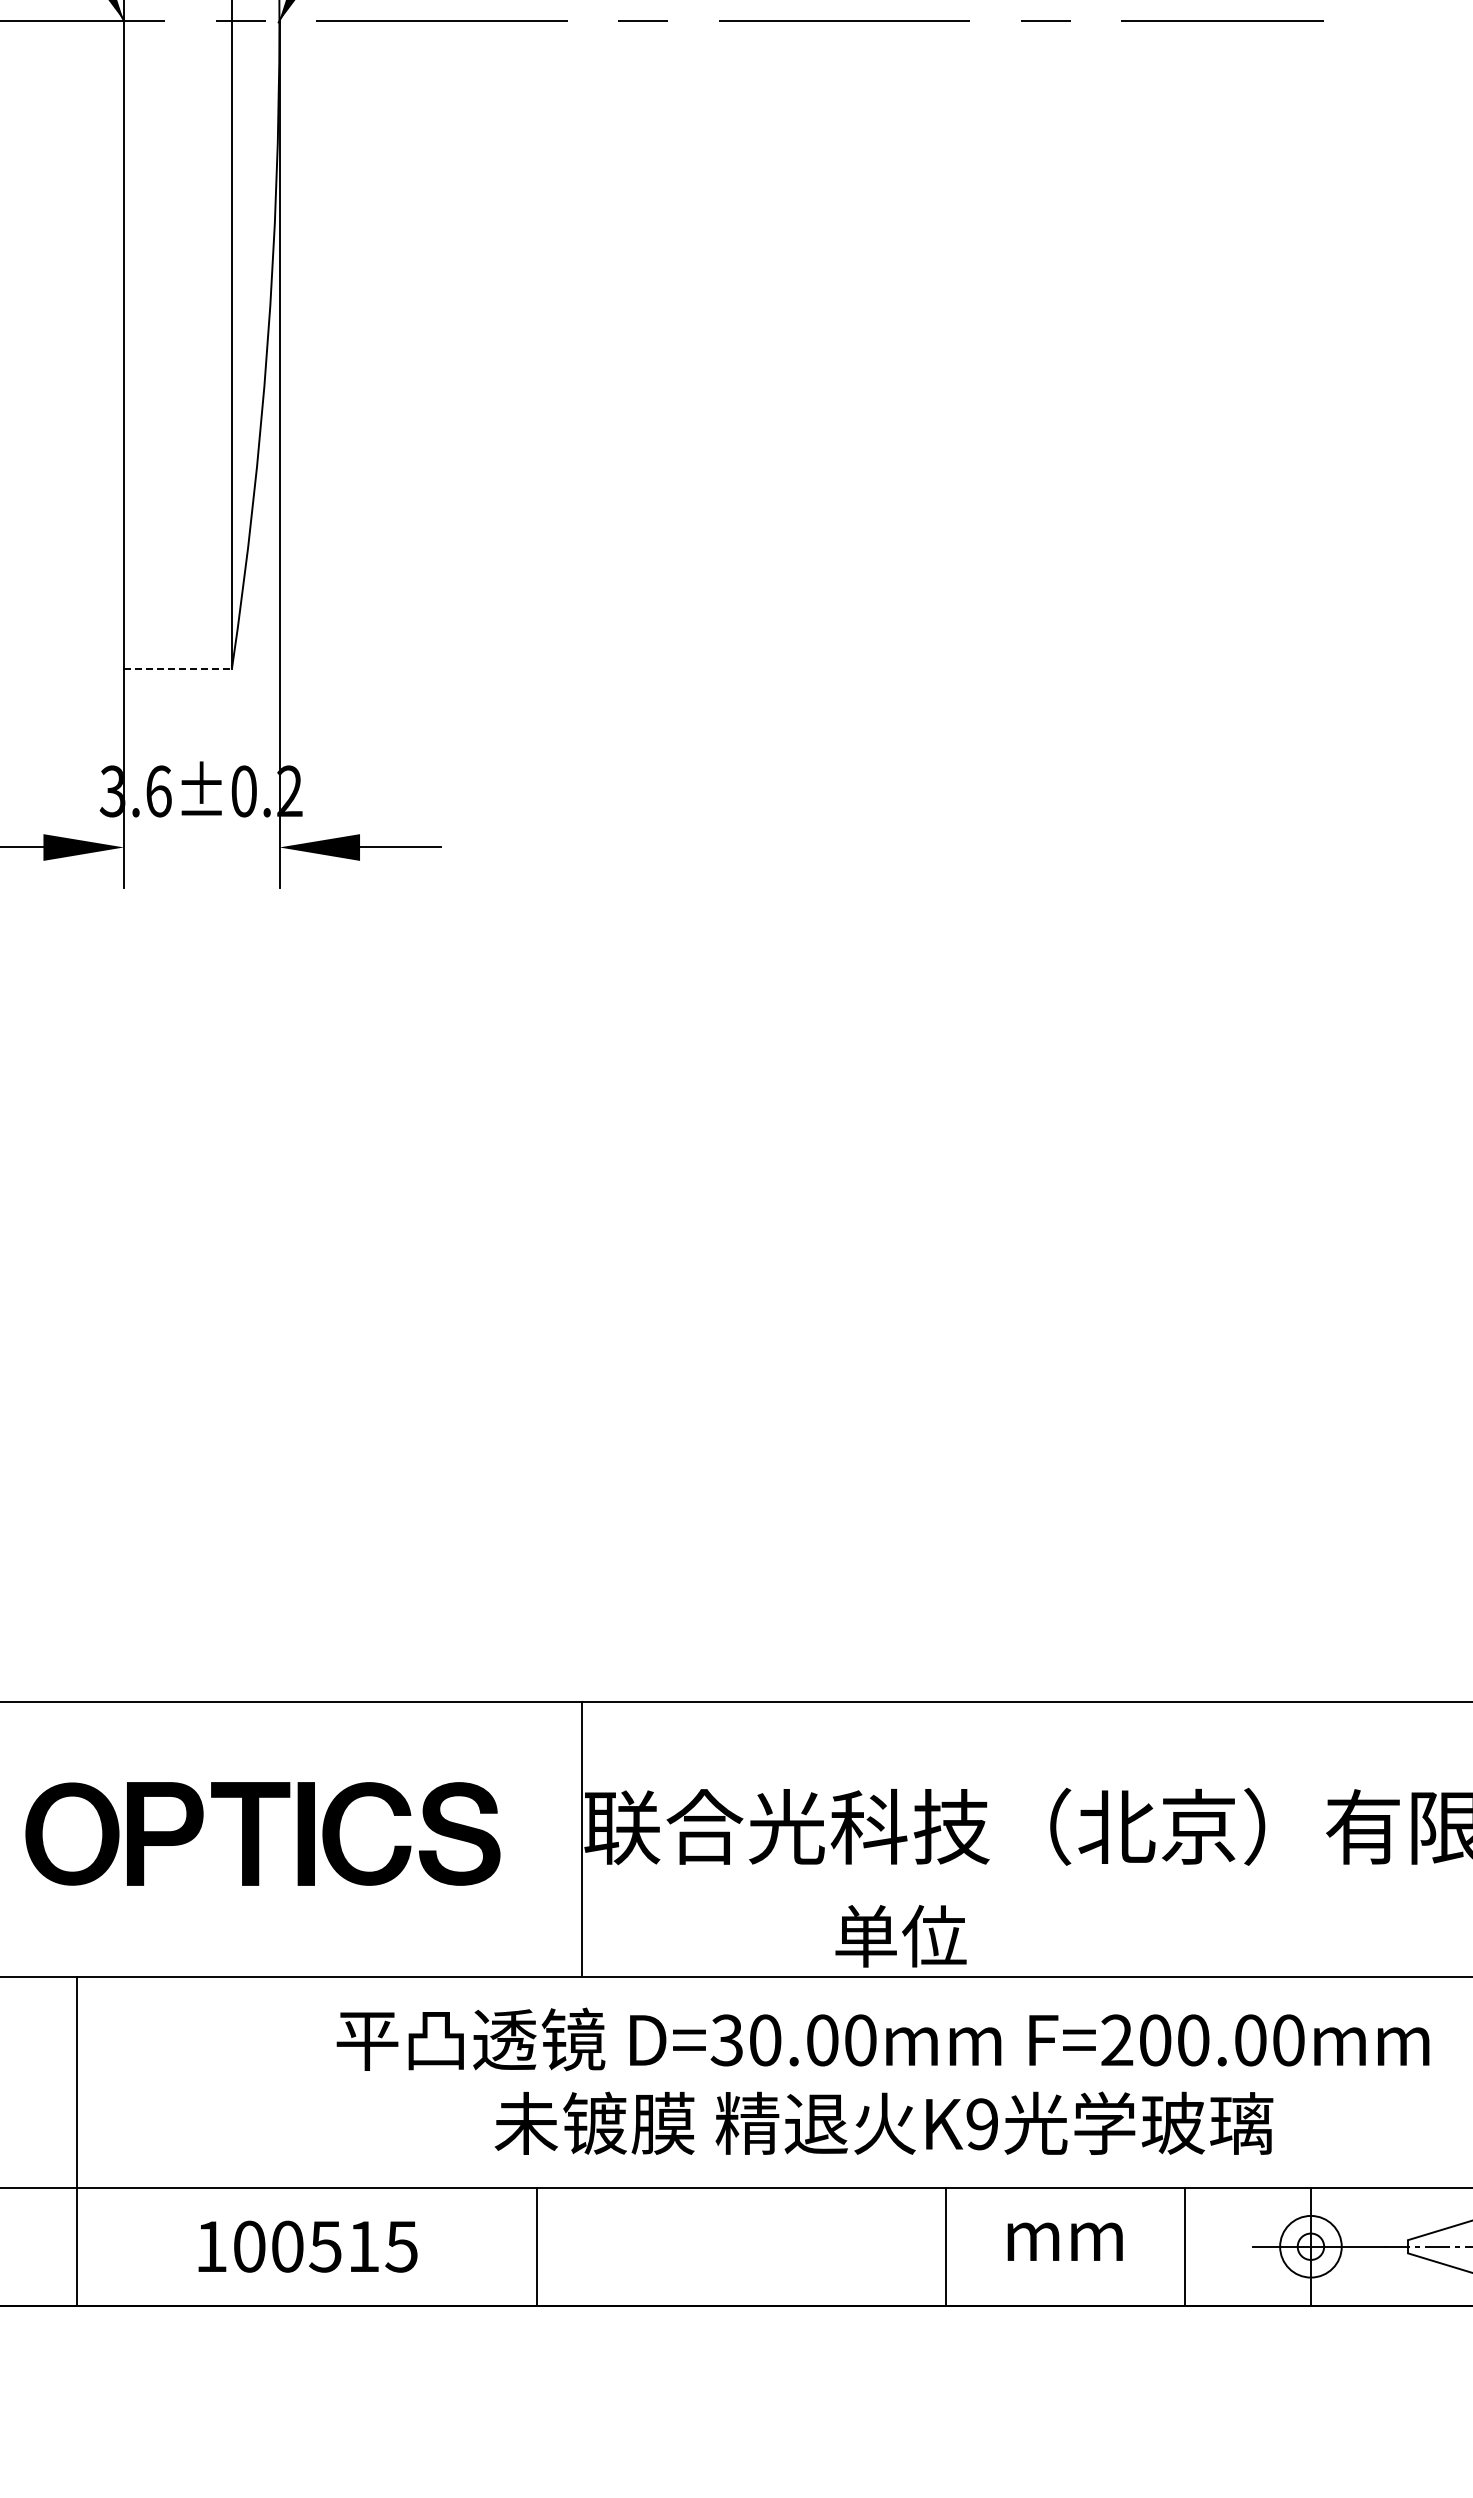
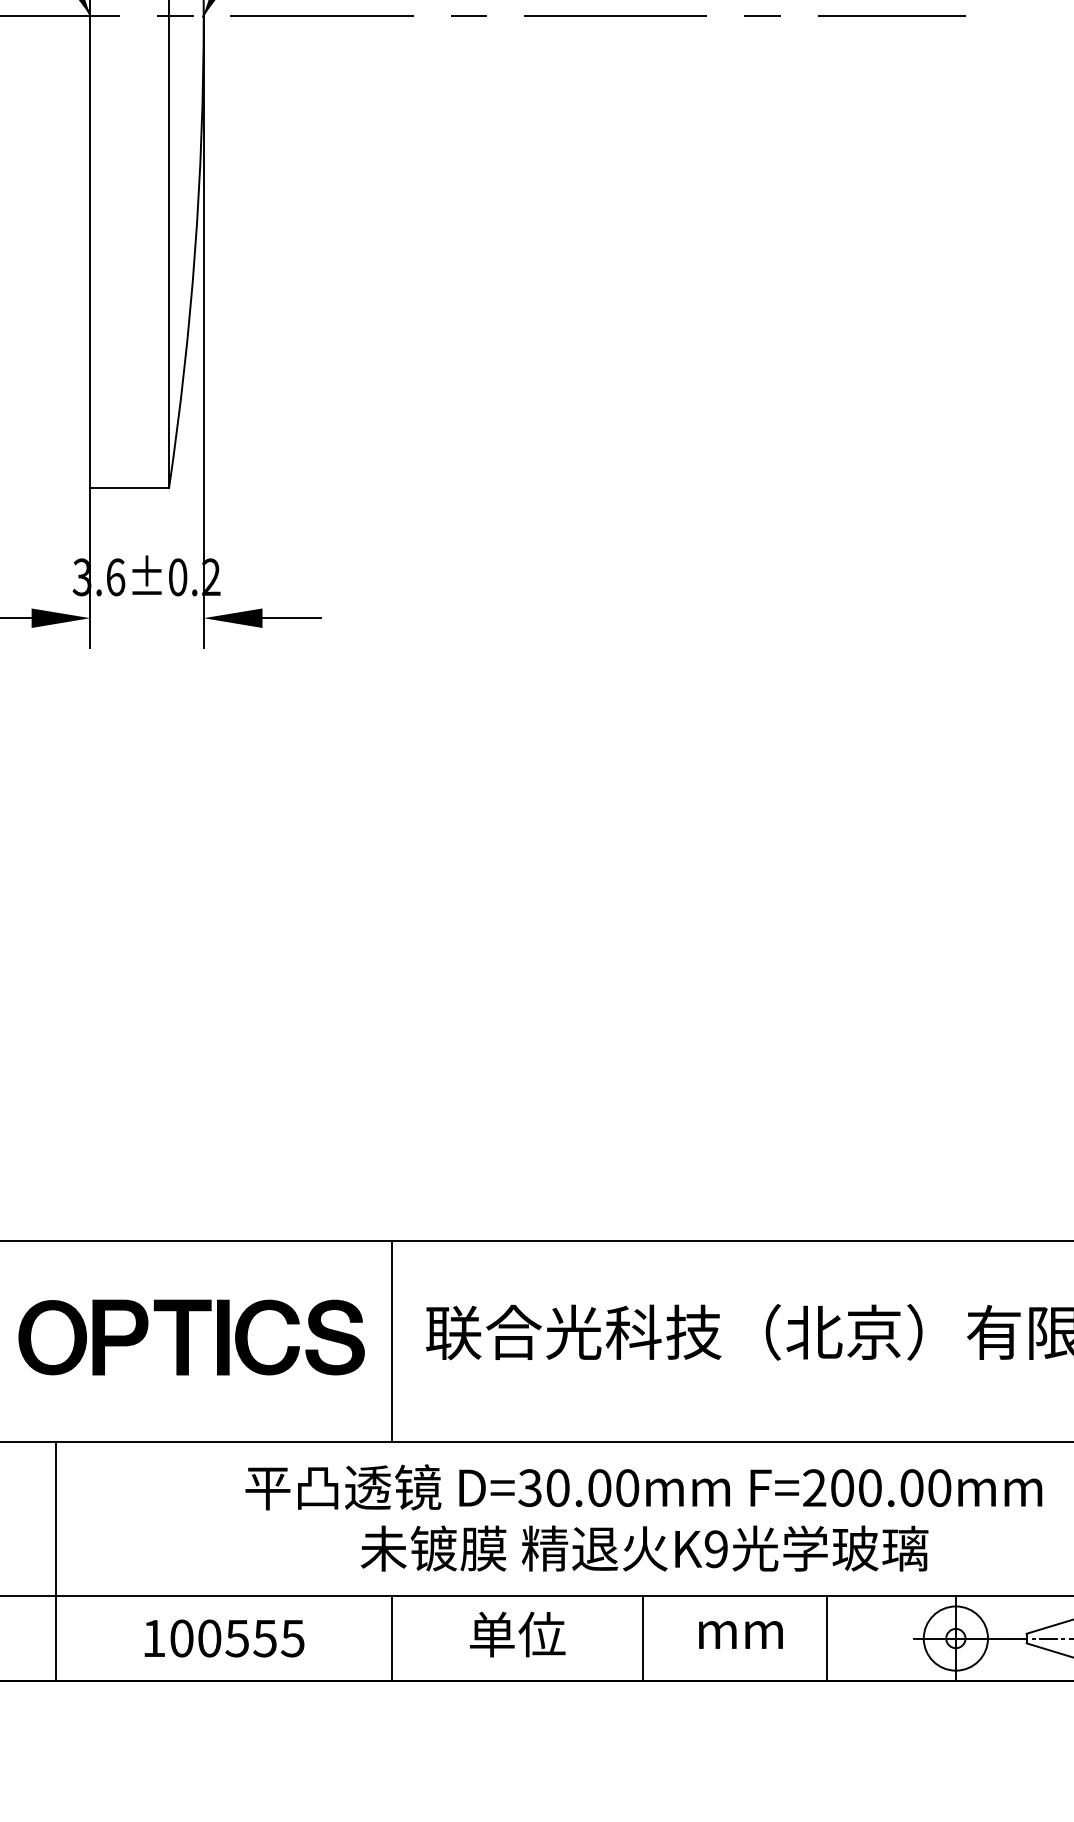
line: (177, 668) -> (129, 487), dashed -> solid
line: (582, 1837) -> (391, 1340), moved
text: (900, 1936) -> (517, 1634), moved
text: (1064, 2241) -> (740, 1634), moved
text: (363, 2246) -> (265, 1638), 100515 -> 100555
line: (946, 2246) -> (642, 1638), moved
line: (1185, 2246) -> (827, 1638), moved
circle: (1310, 2246) -> (955, 1638), size x1.43

